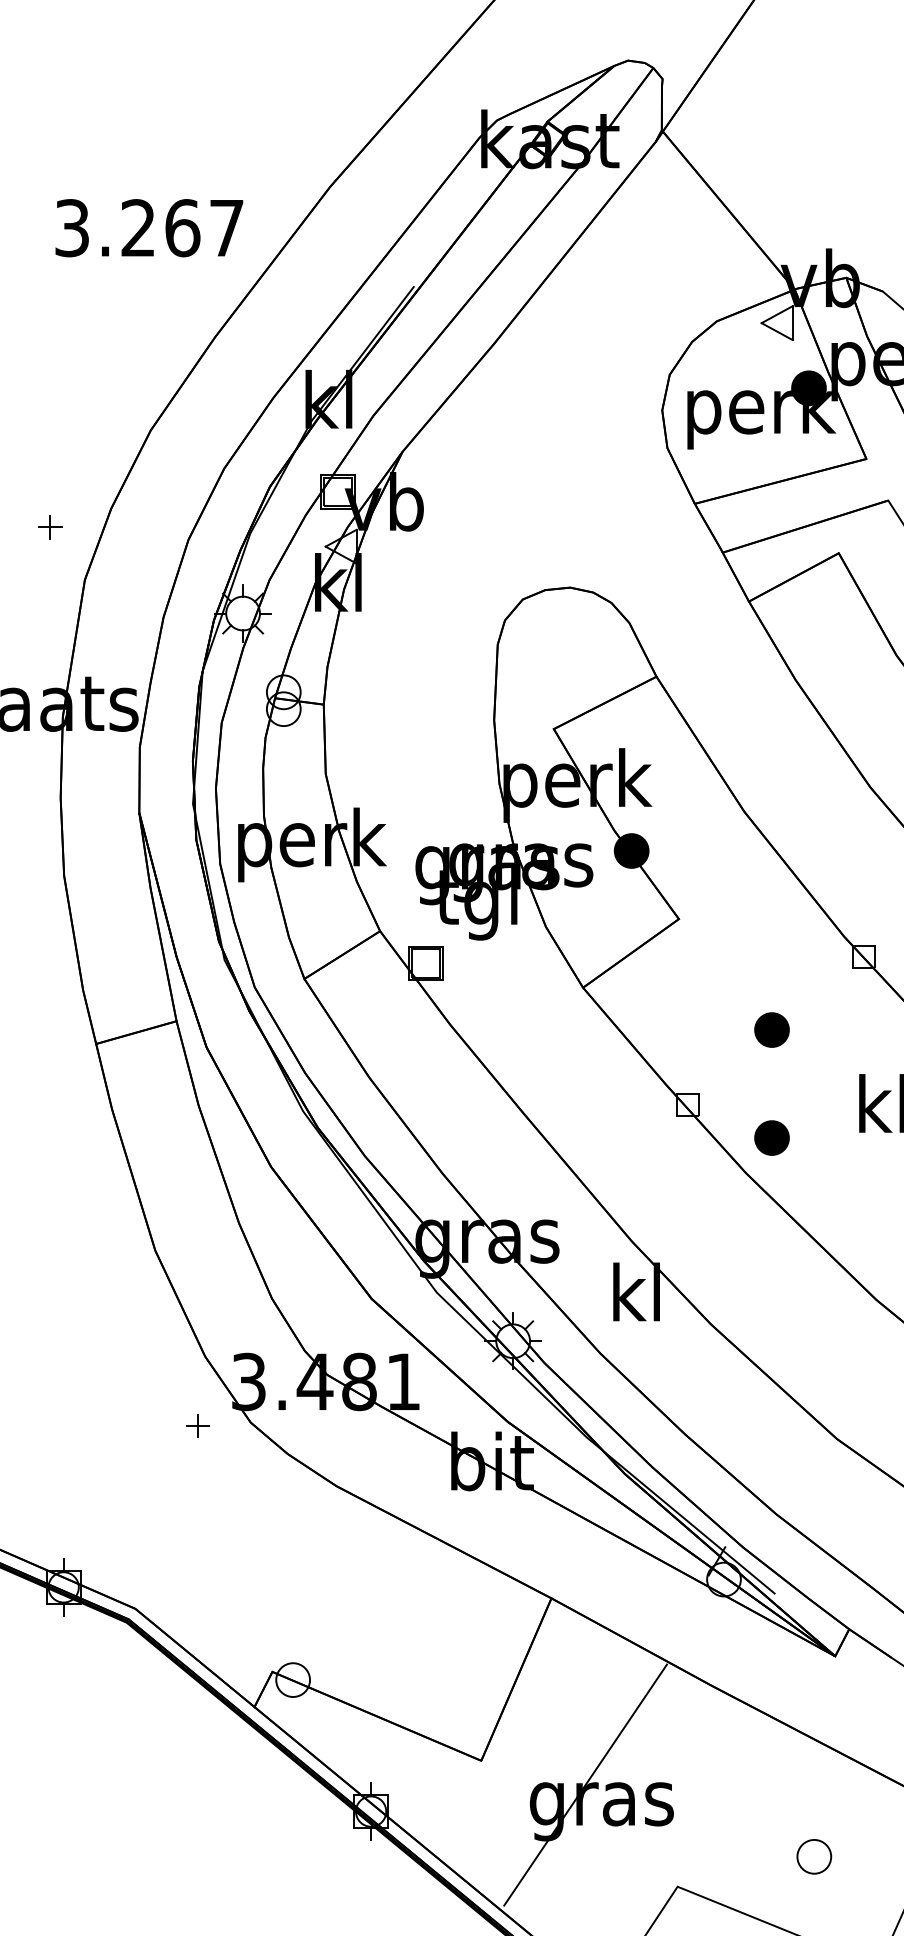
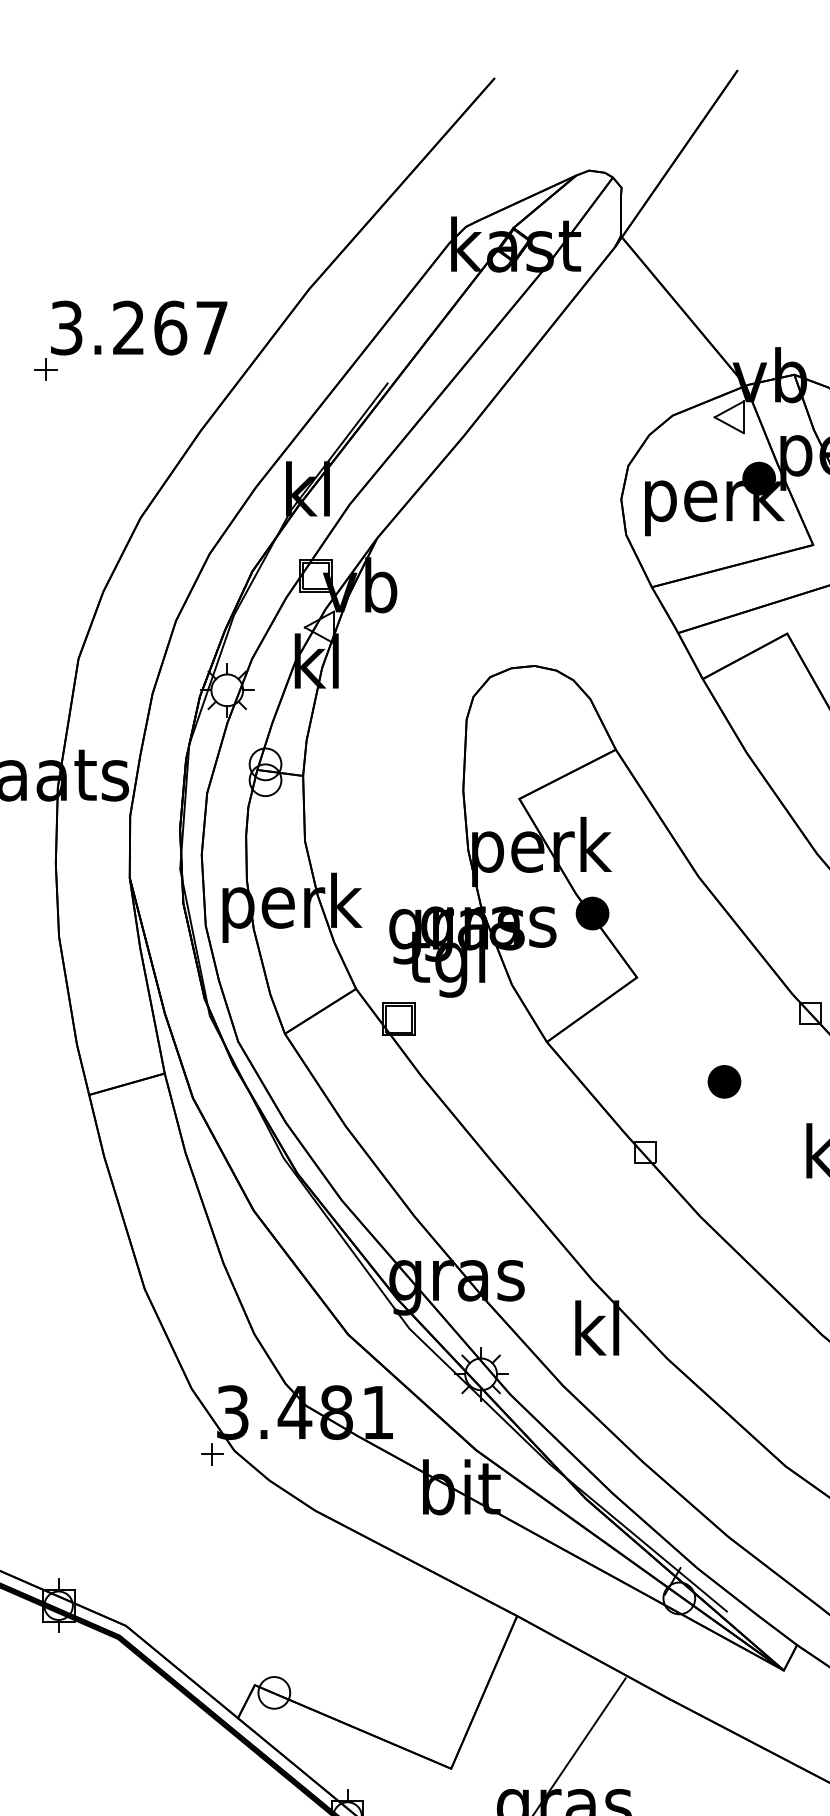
part: (50, 527) -> (46, 369), moved
part: (771, 1137) -> (723, 1182), removed
part: (197, 1425) -> (211, 1453), moved

